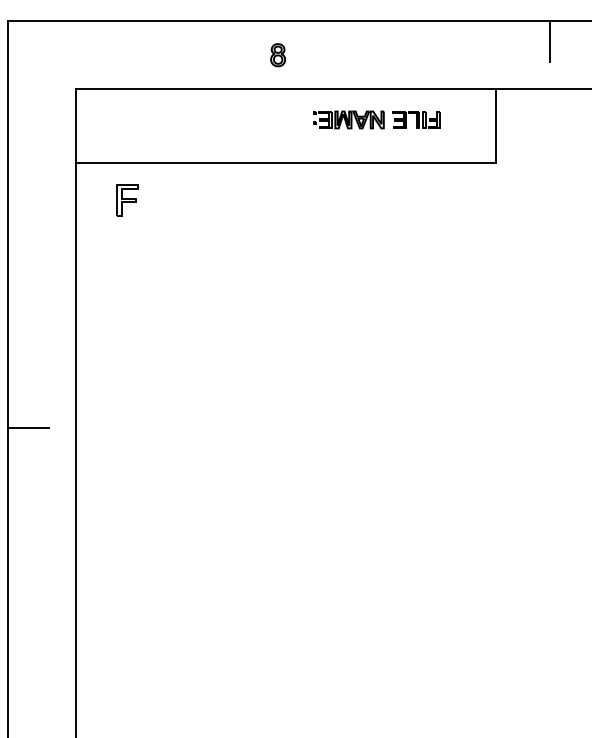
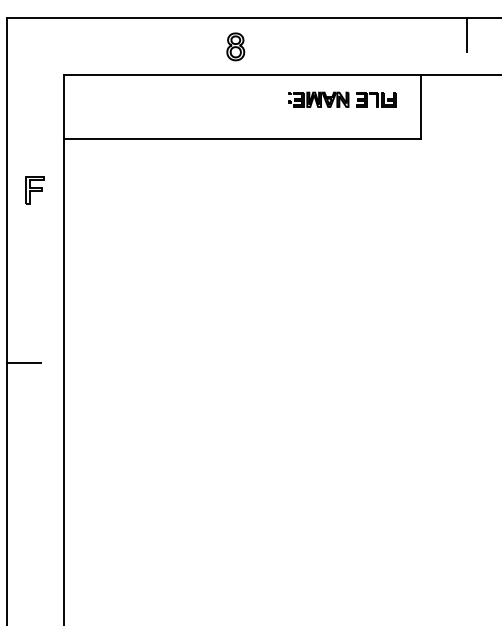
part: (277, 54) -> (235, 46), size x1.43
part: (376, 119) -> (342, 99), moved
part: (126, 200) -> (34, 190), moved

